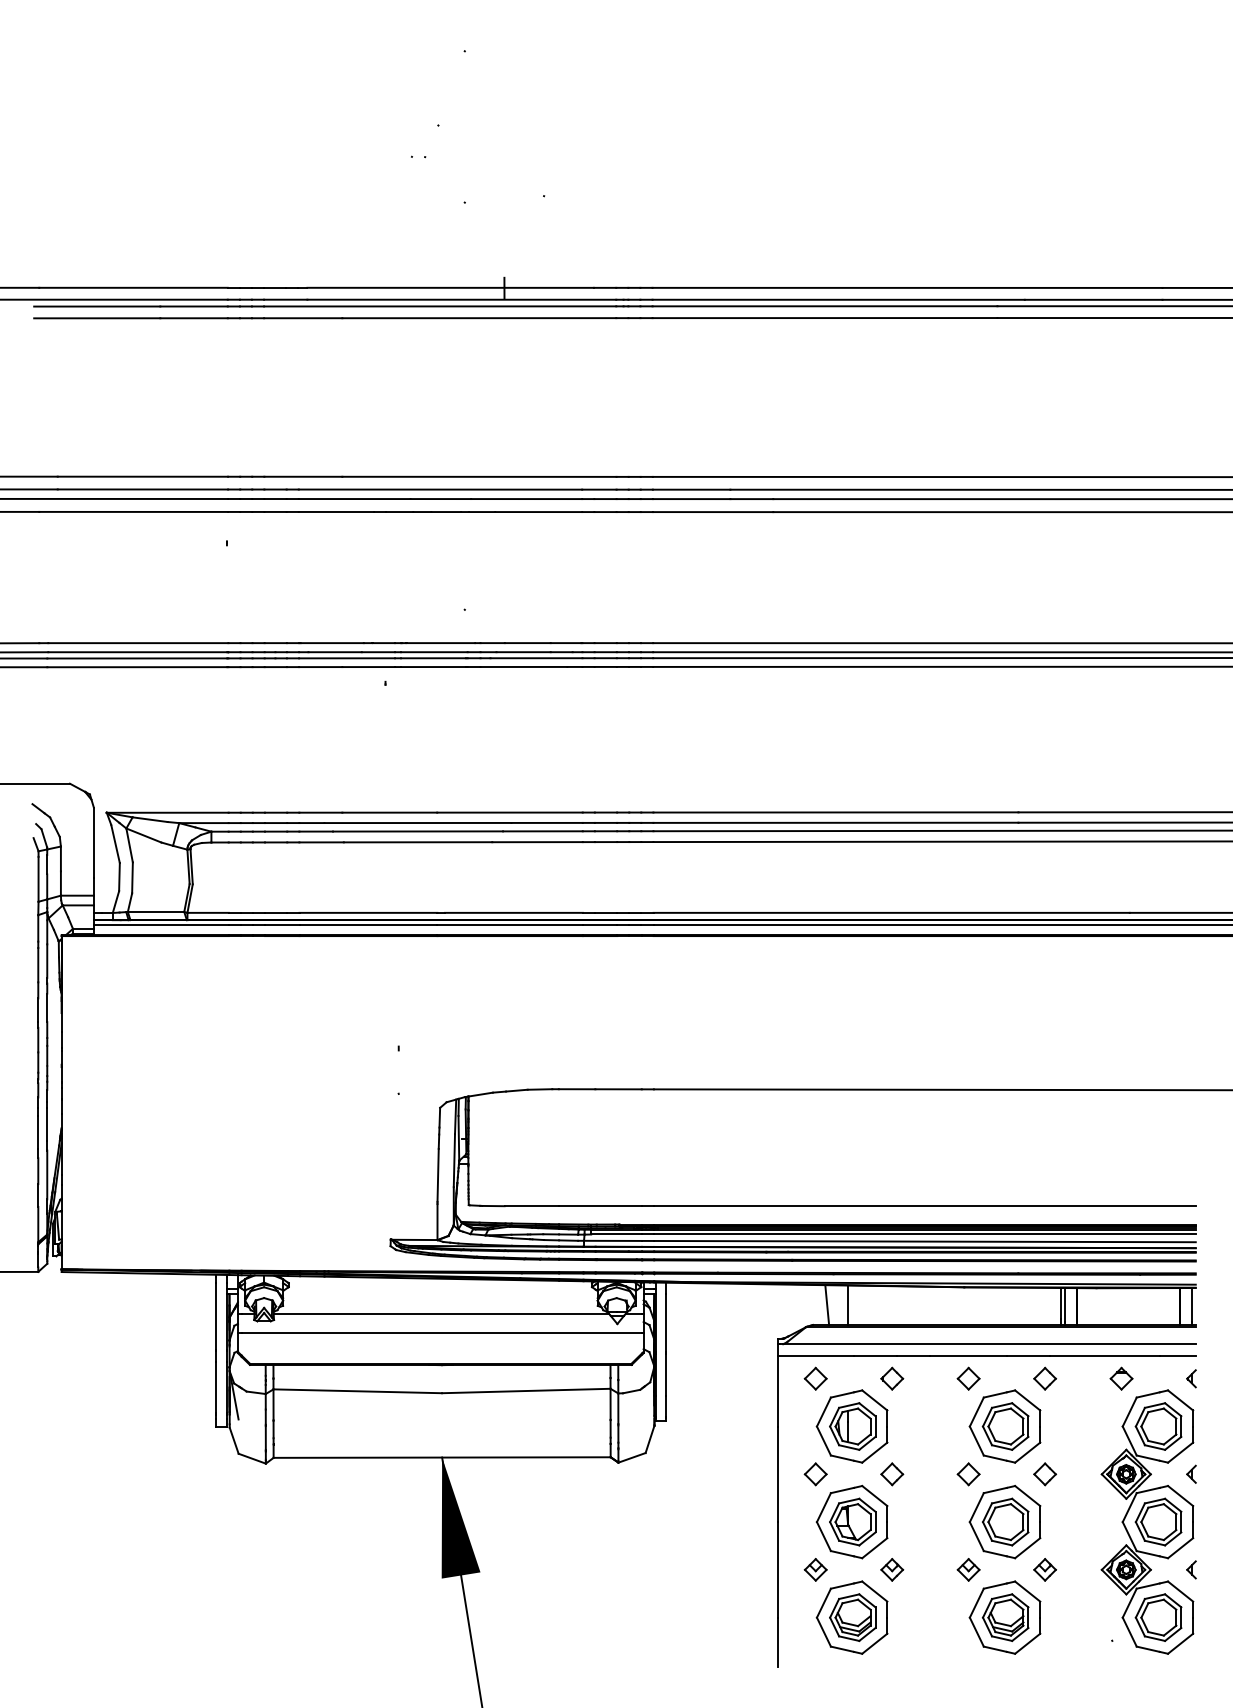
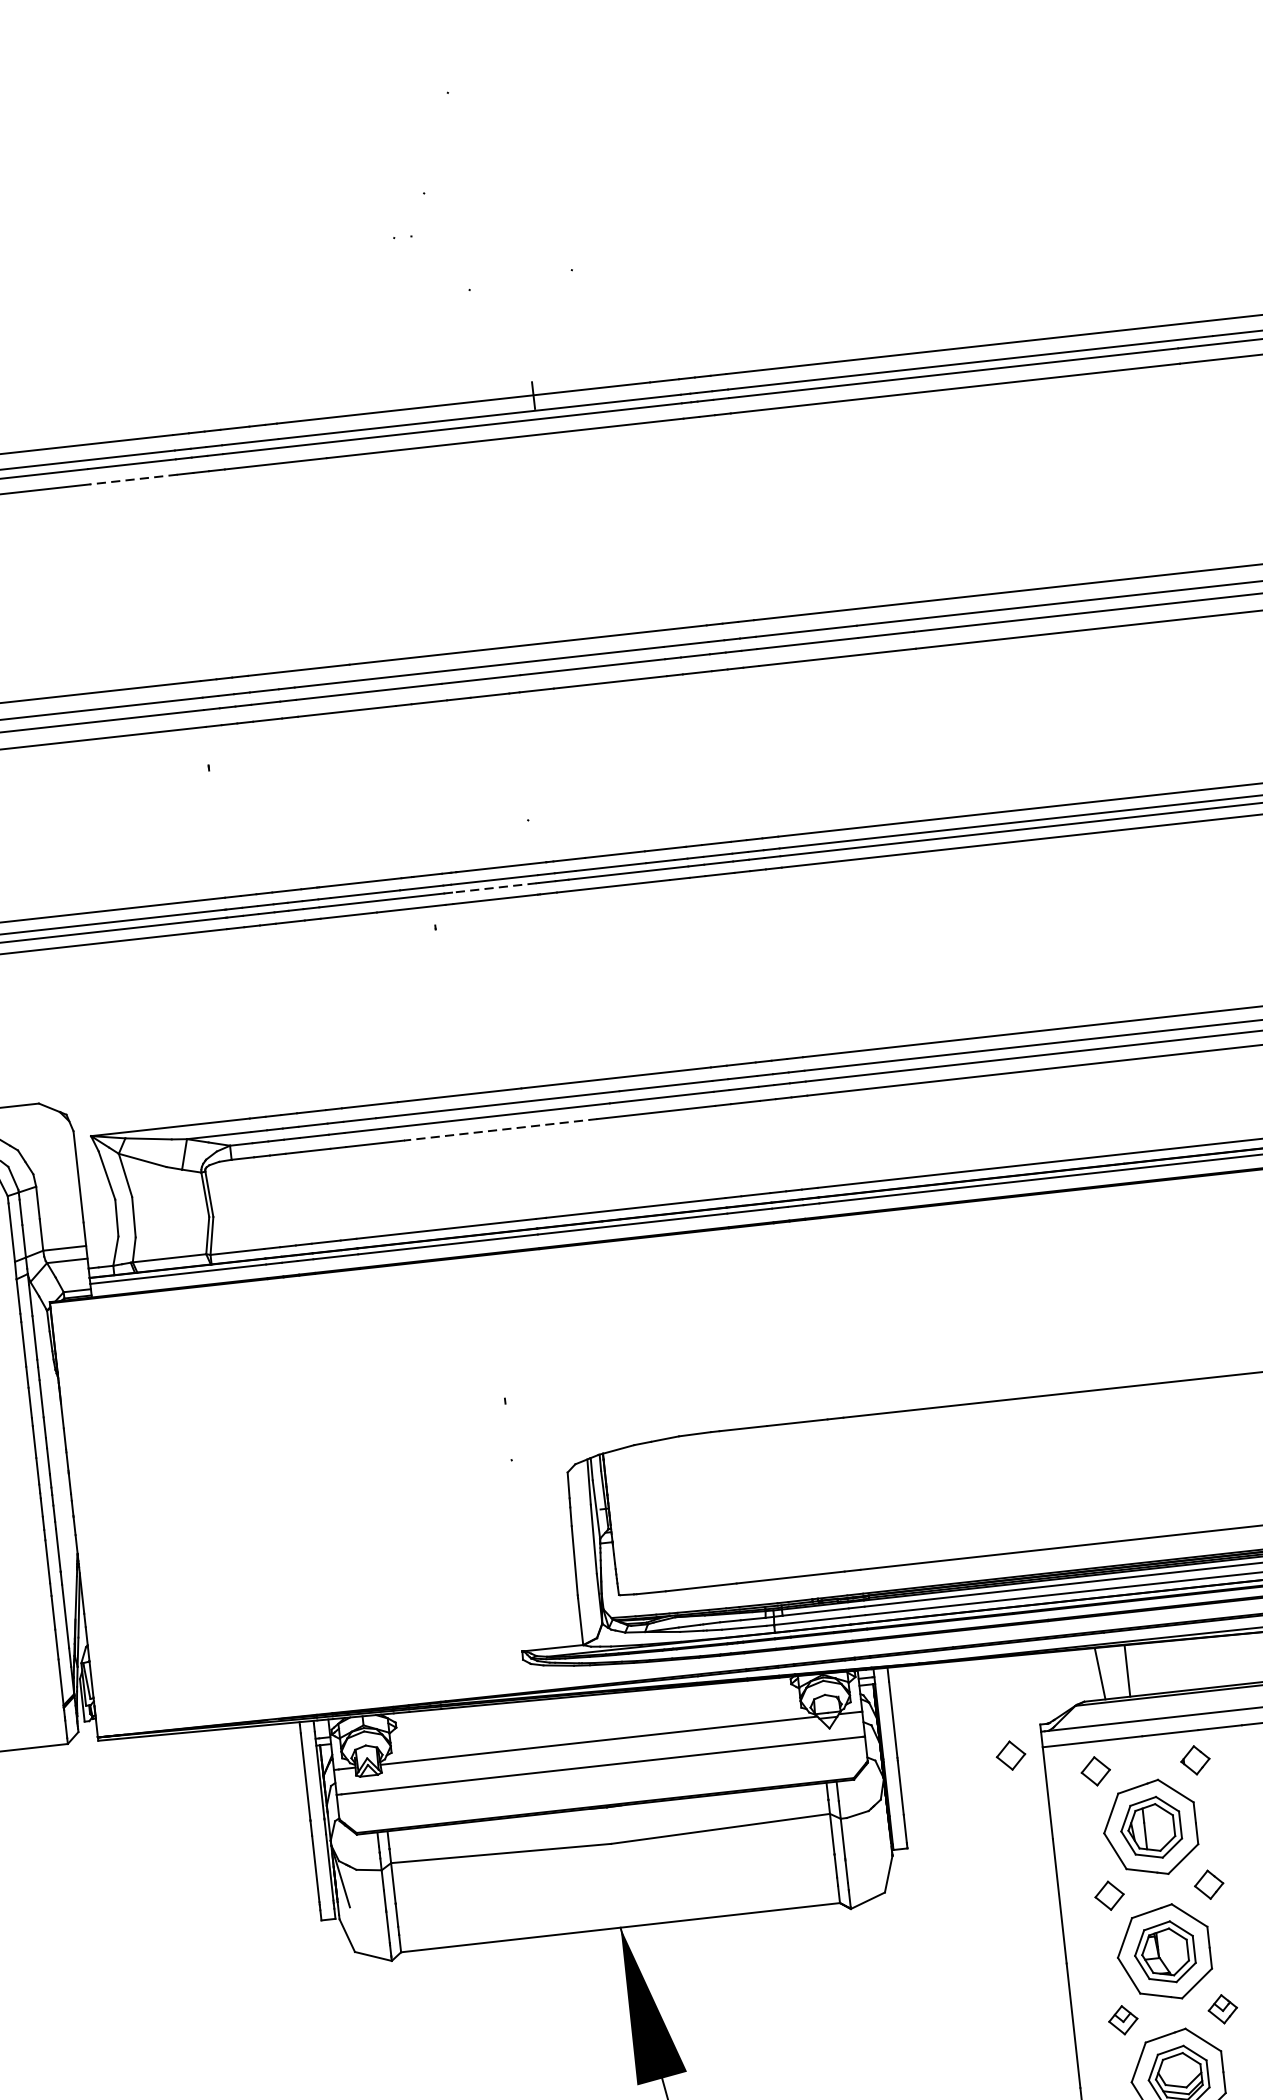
line: (194, 318) -> (134, 479), solid -> dashed
line: (432, 658) -> (493, 888), solid -> dashed
line: (417, 842) -> (500, 1130), solid -> dashed
part: (752, 1359) -> (1010, 1755), added

